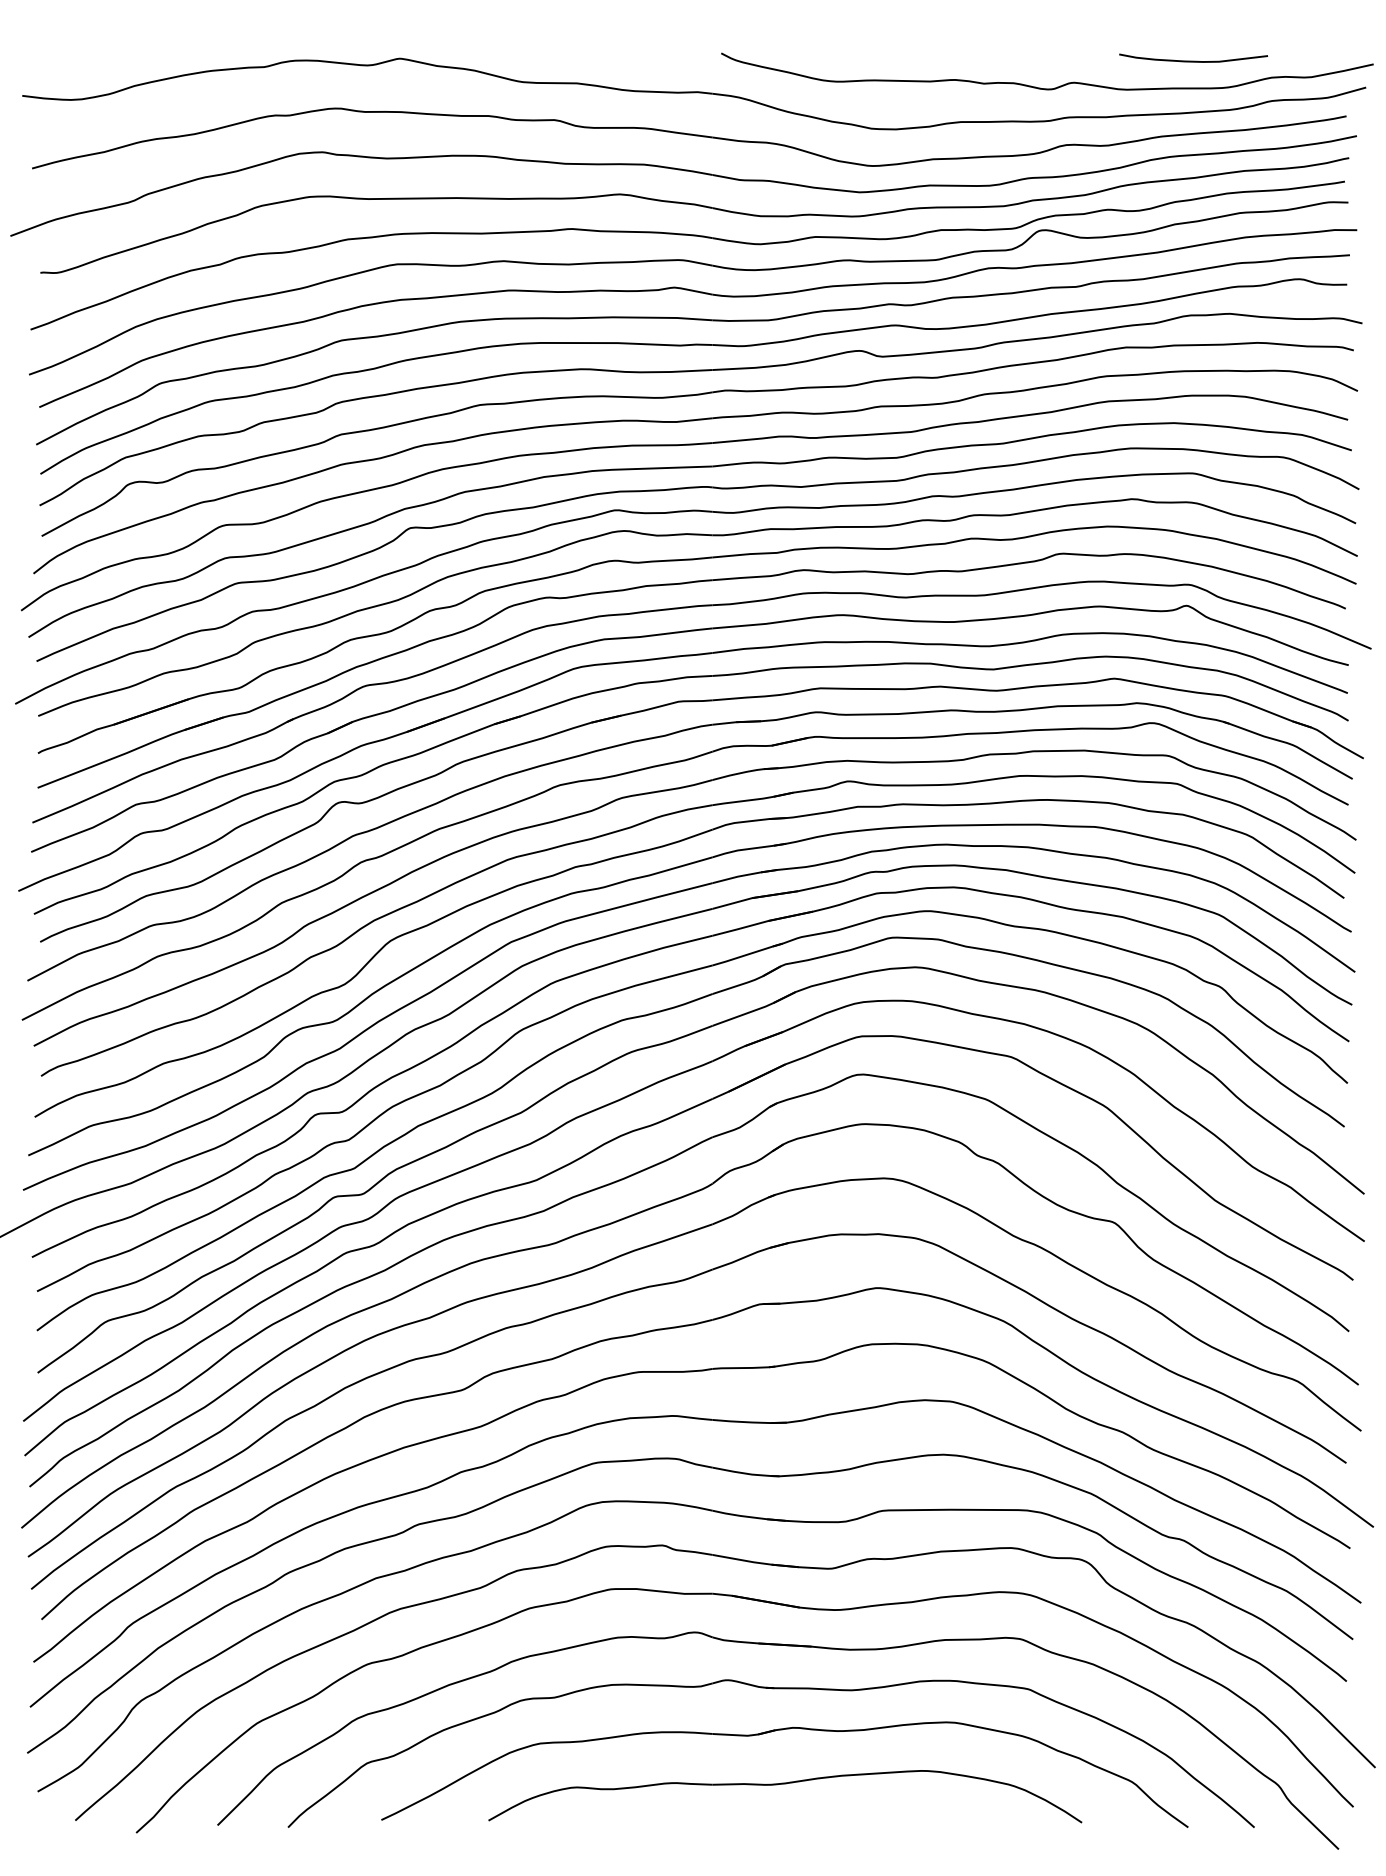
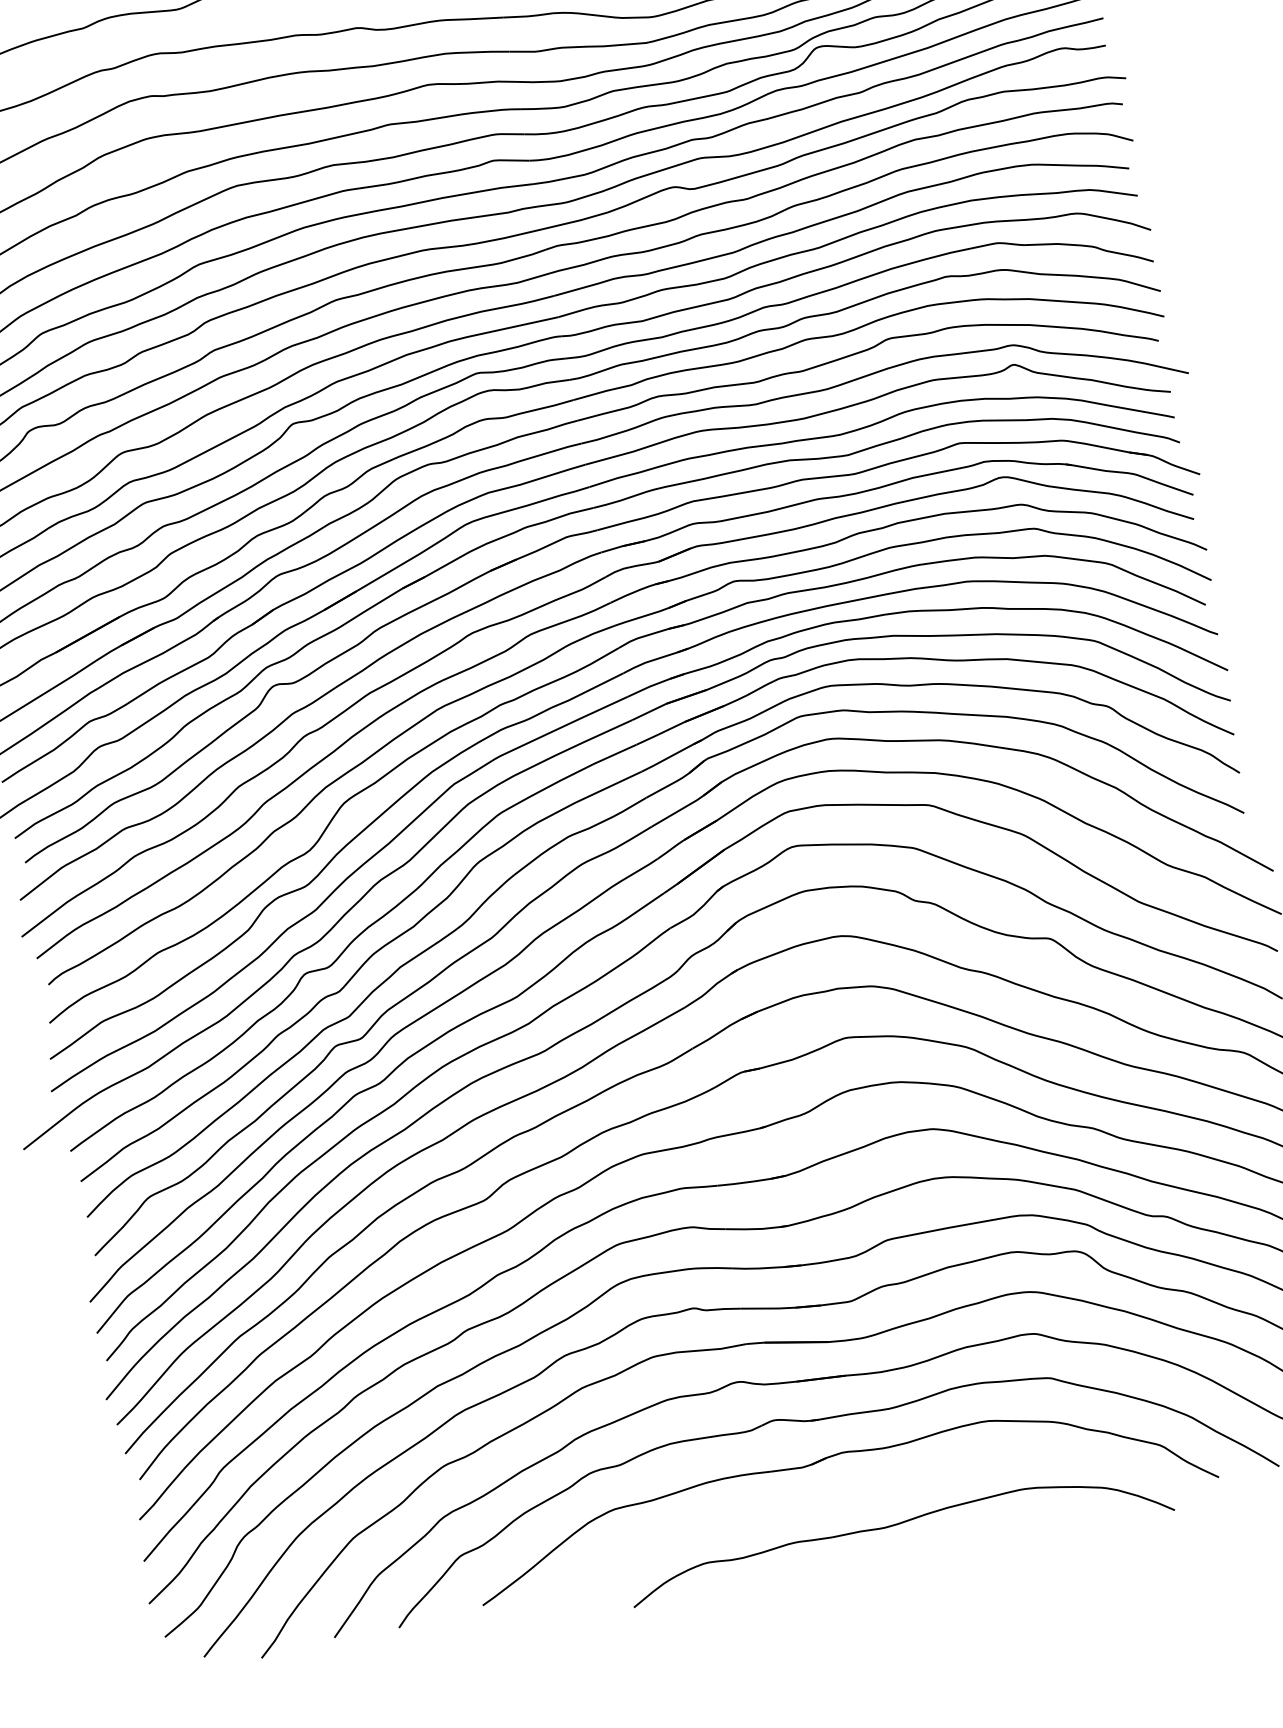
part: (785, 1784) -> (898, 1524), moved

